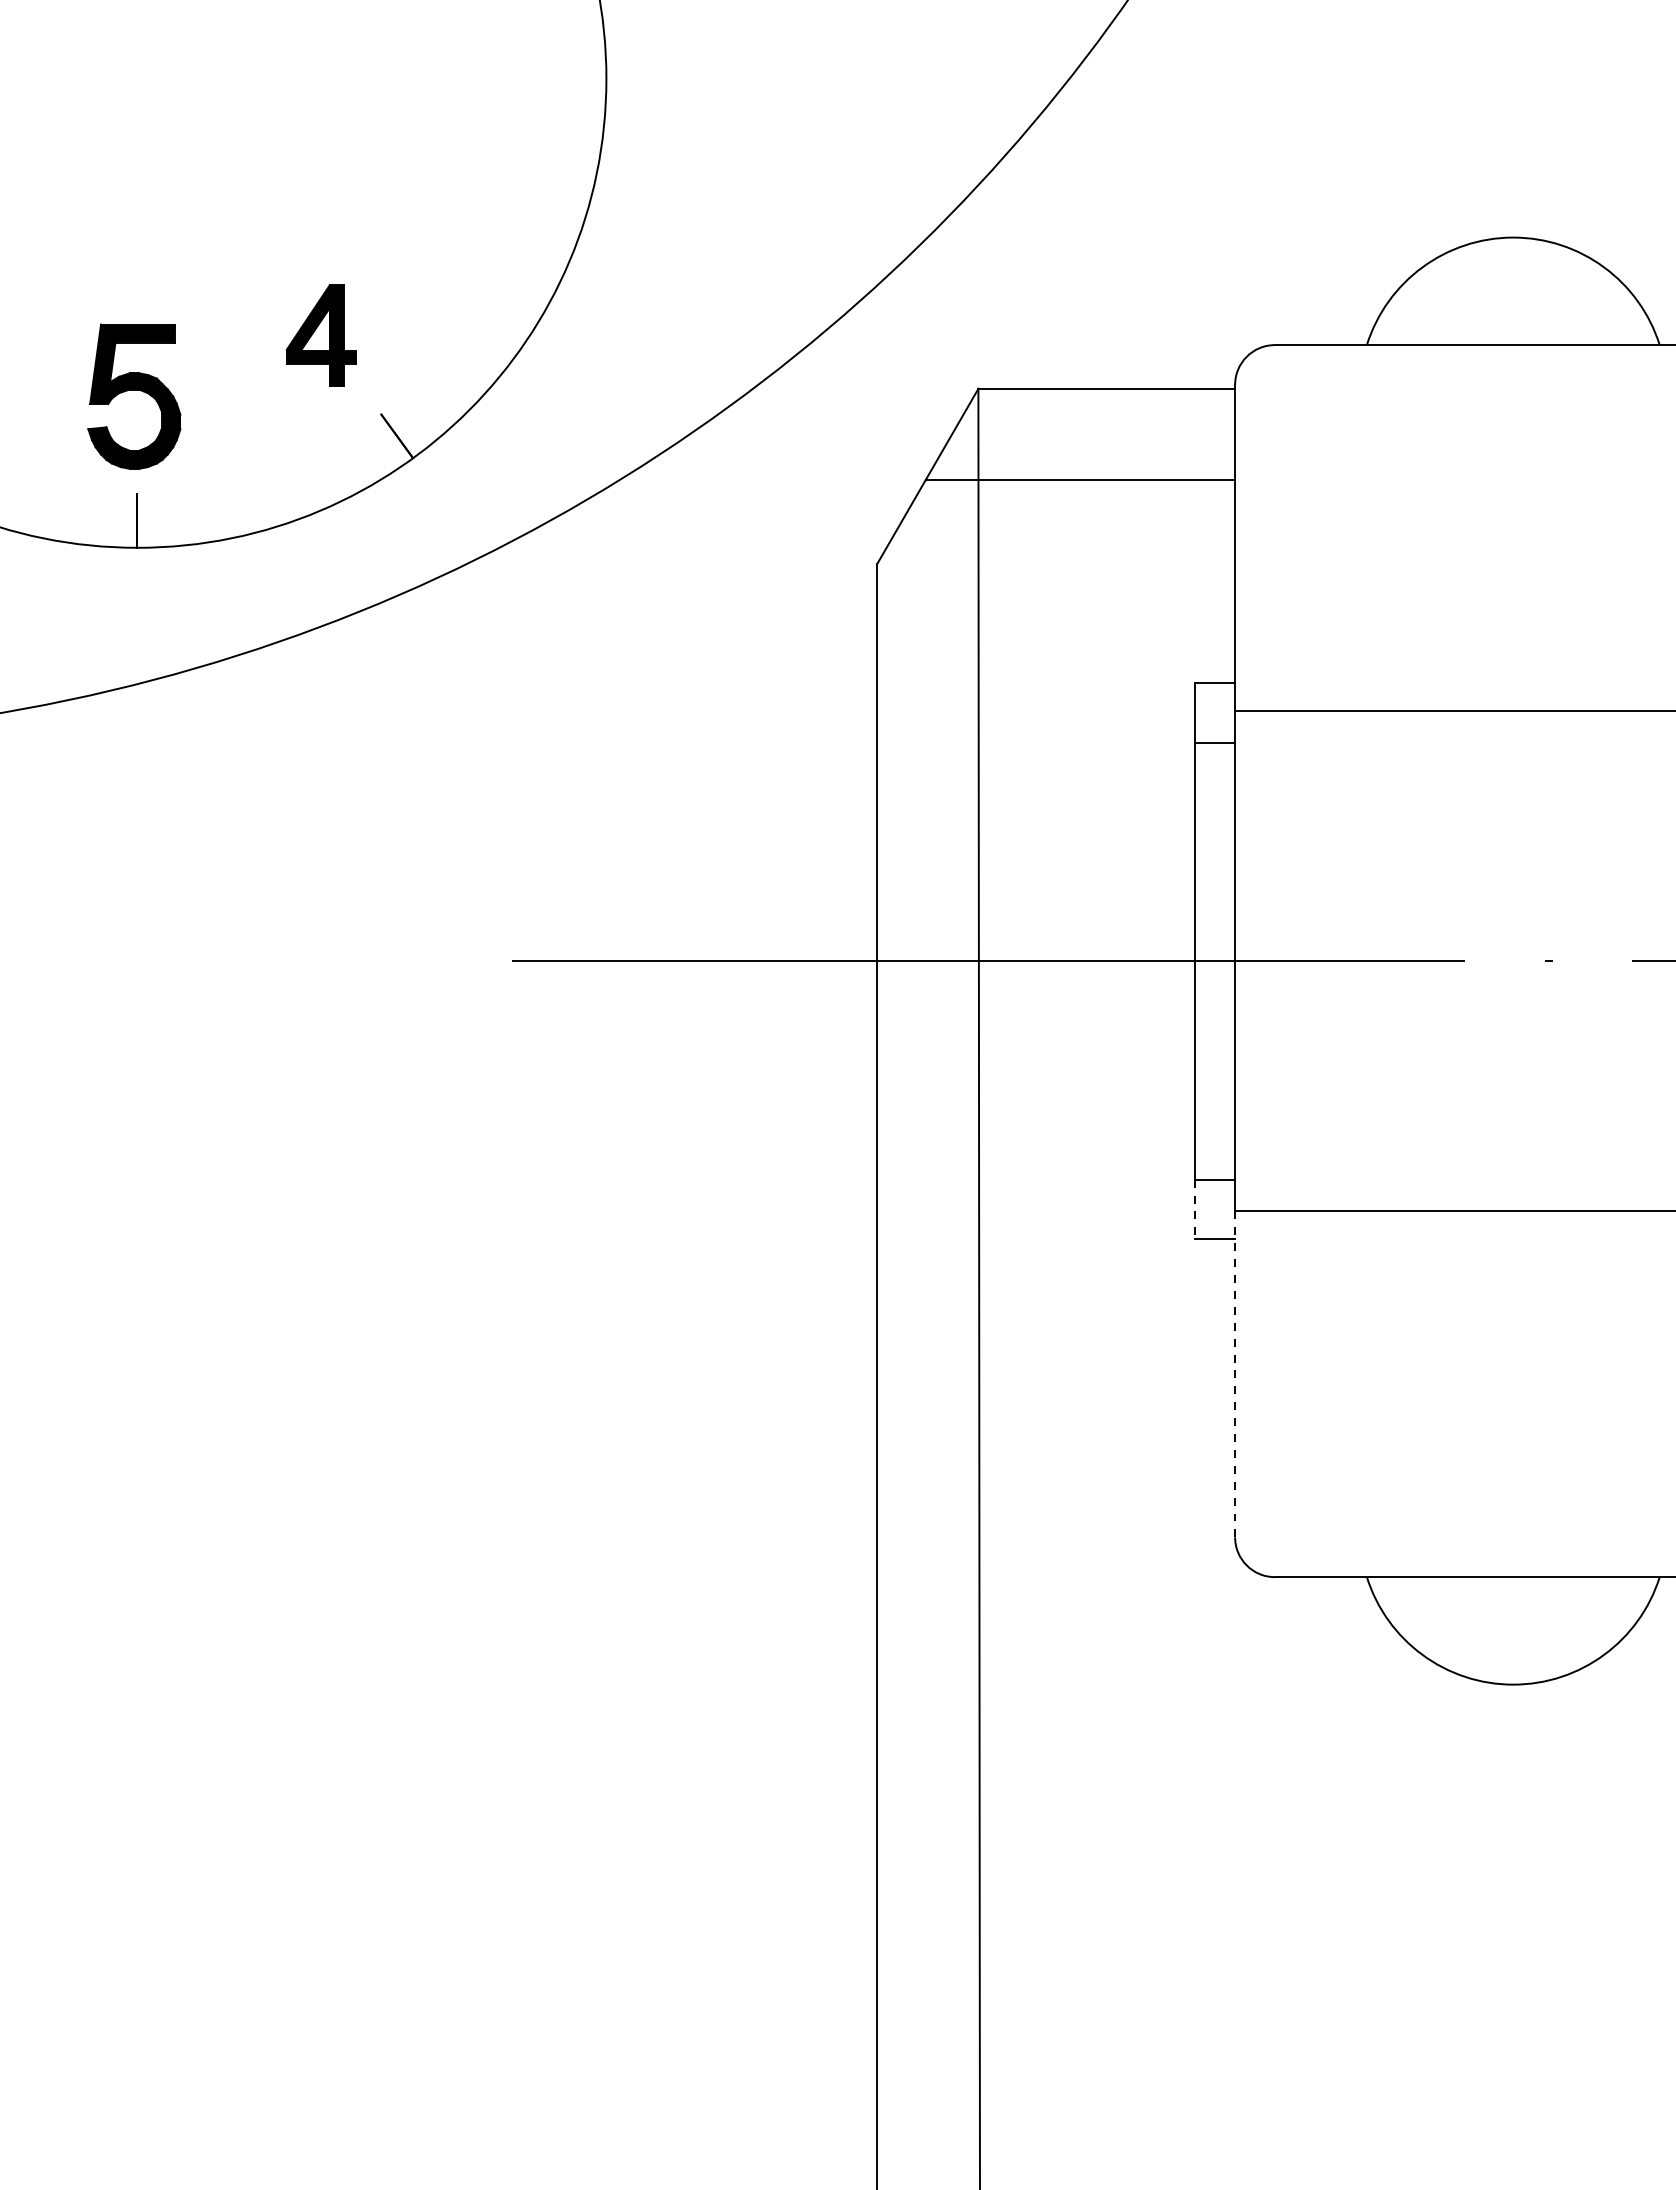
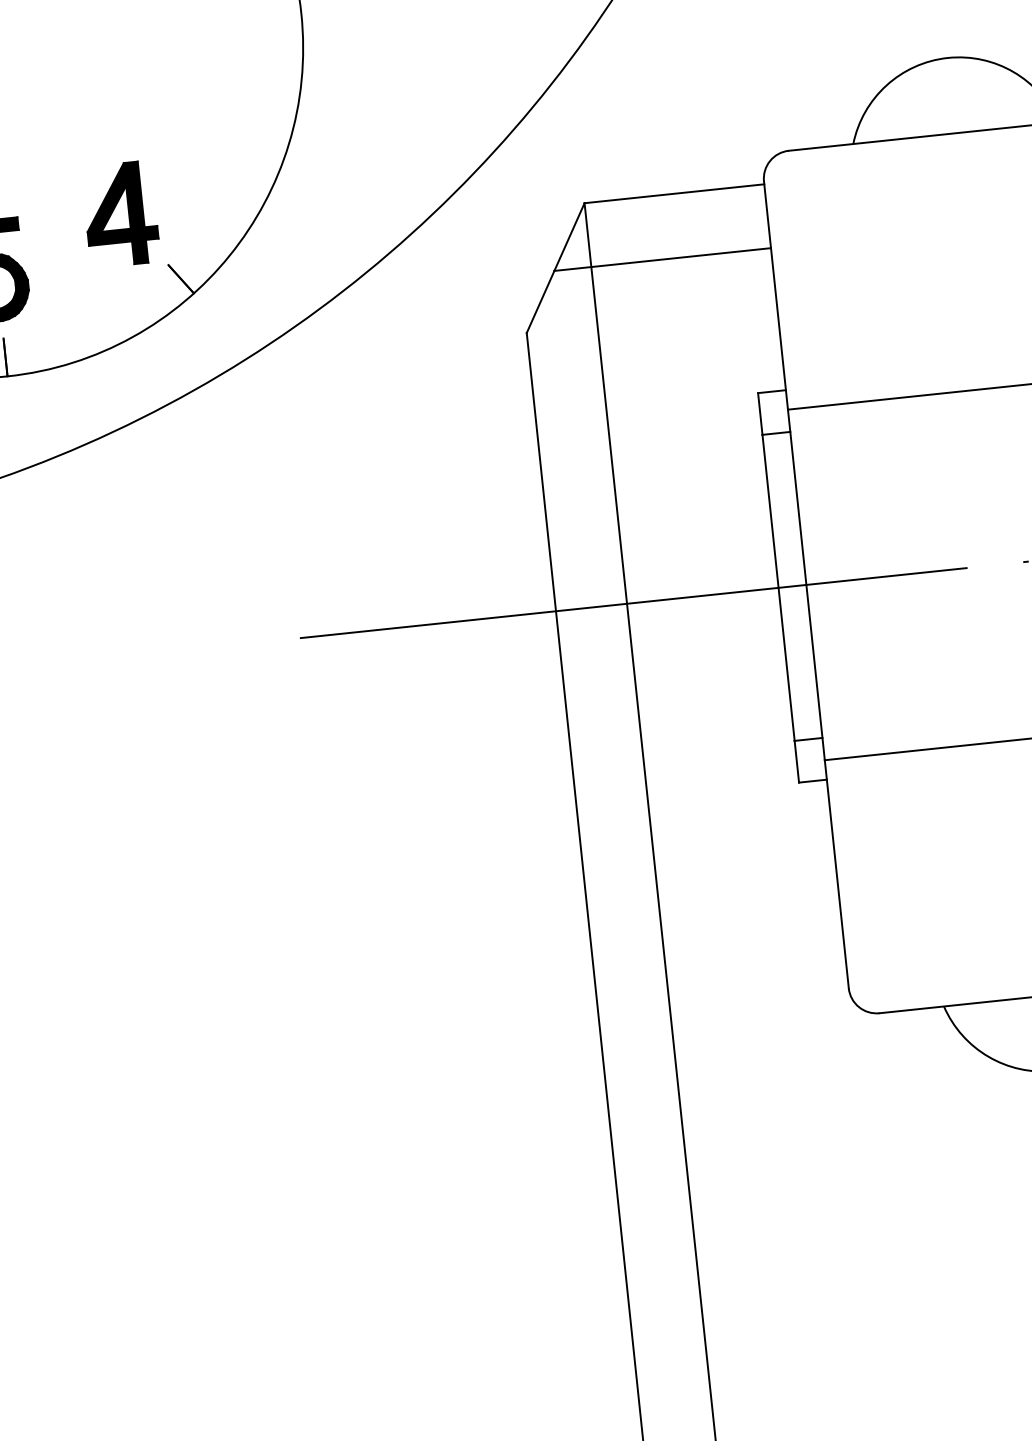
part: (321, 335) -> (120, 214), size x1.43
line: (1195, 1209) -> (796, 761), dashed -> solid
line: (1235, 1374) -> (837, 874), dashed -> solid

